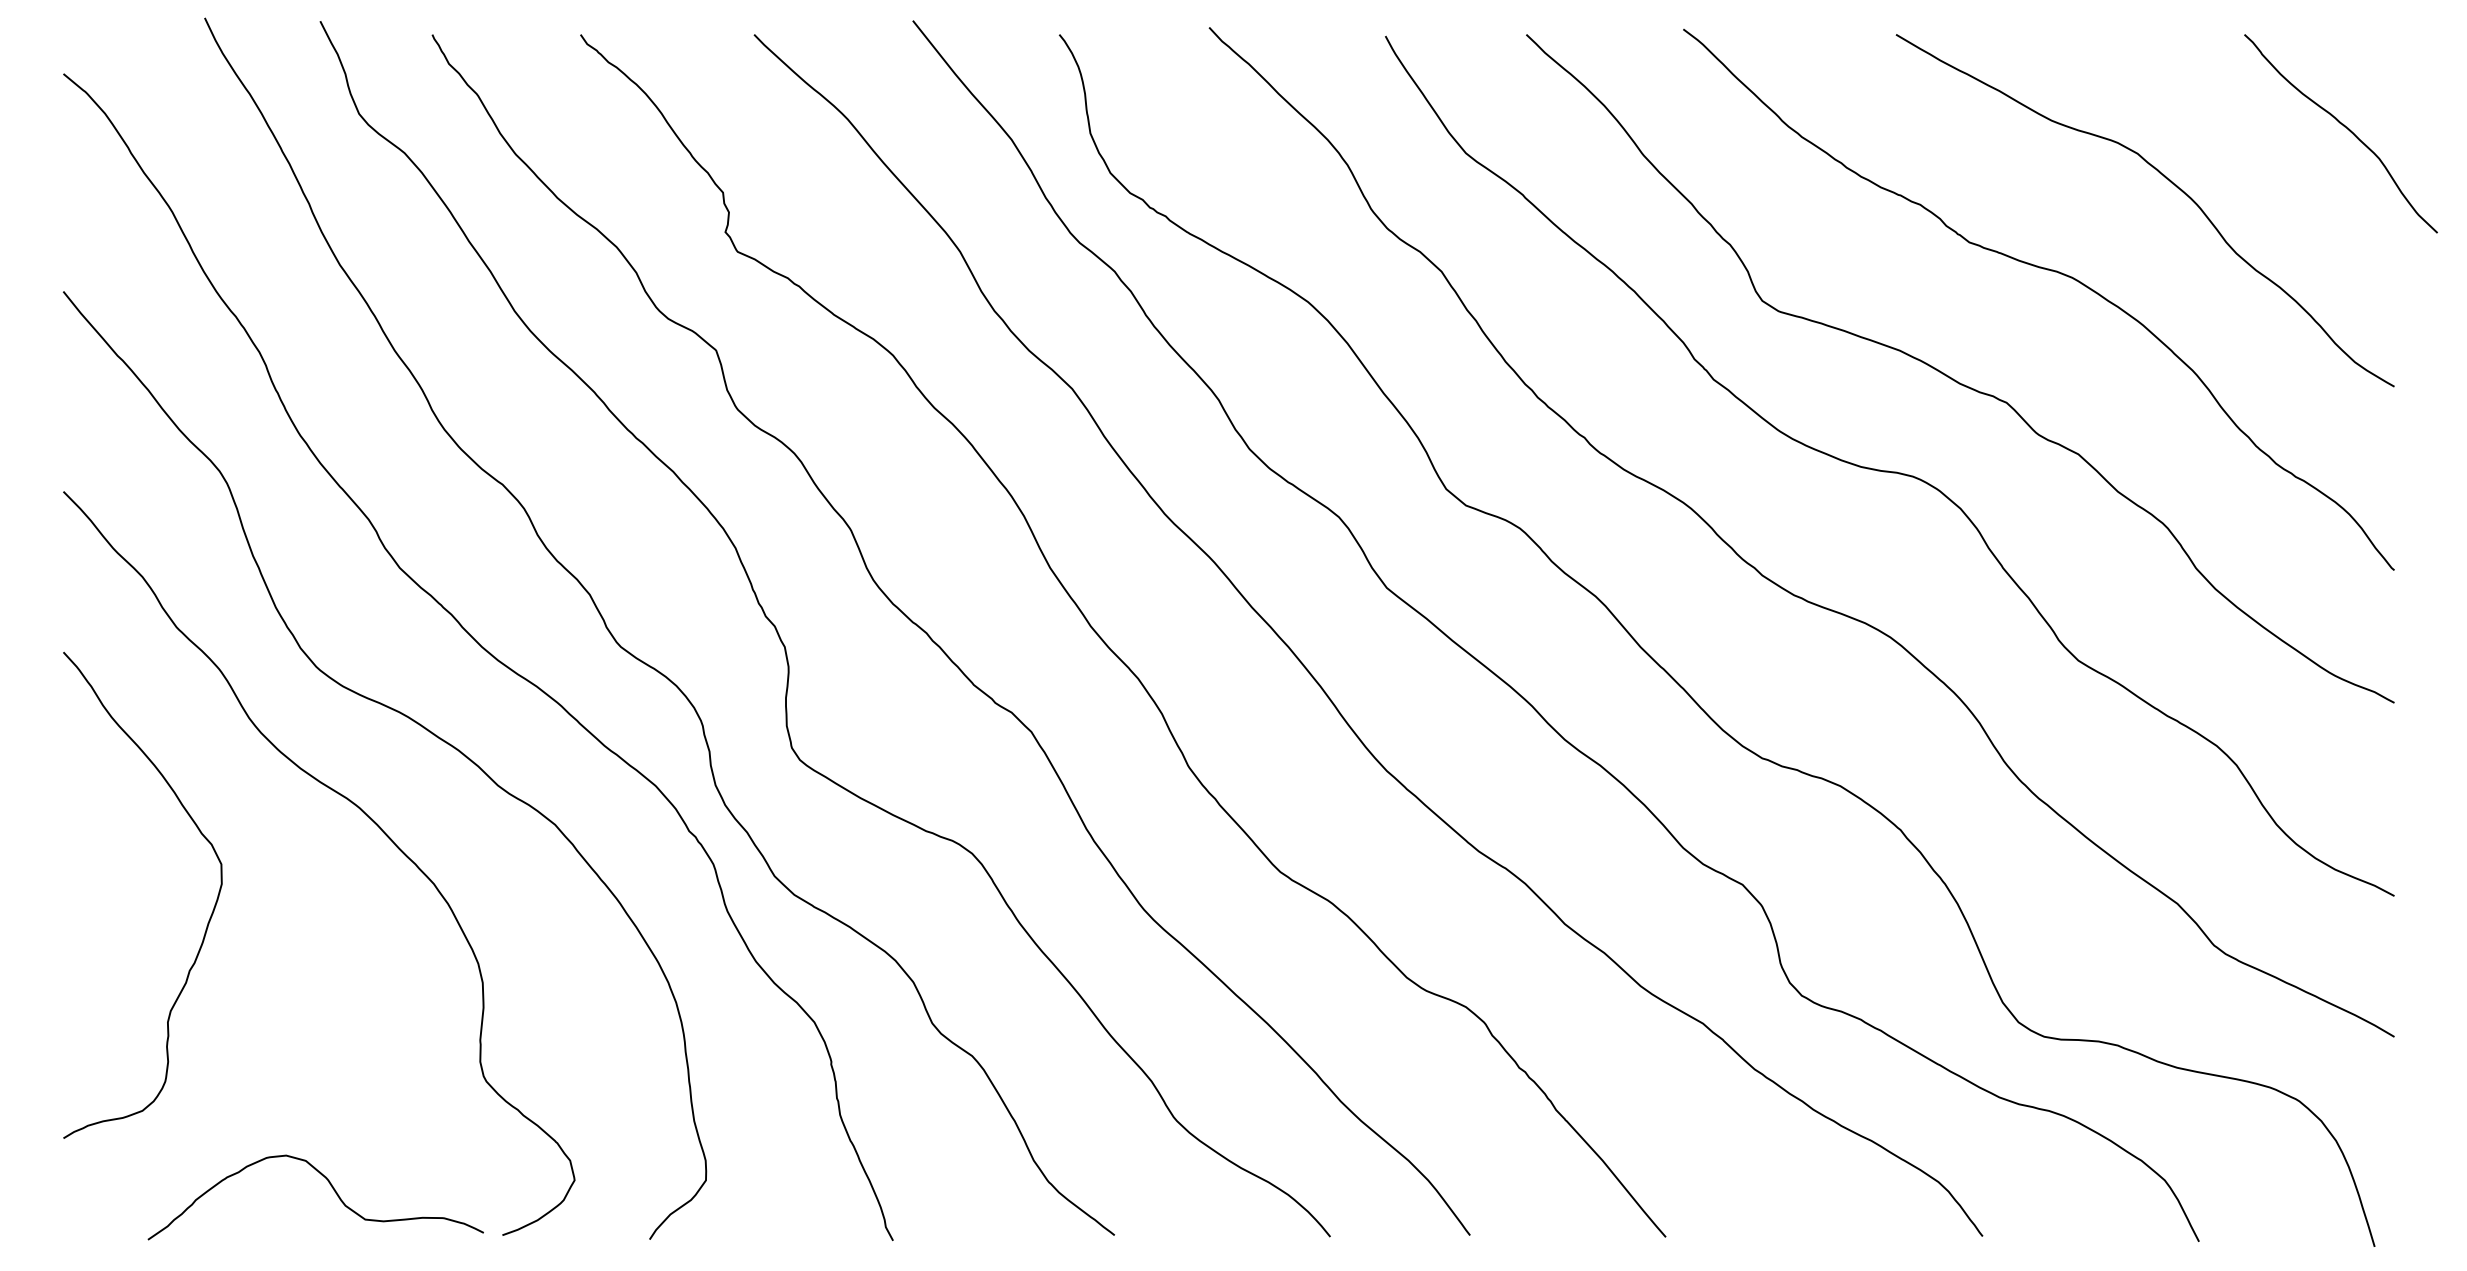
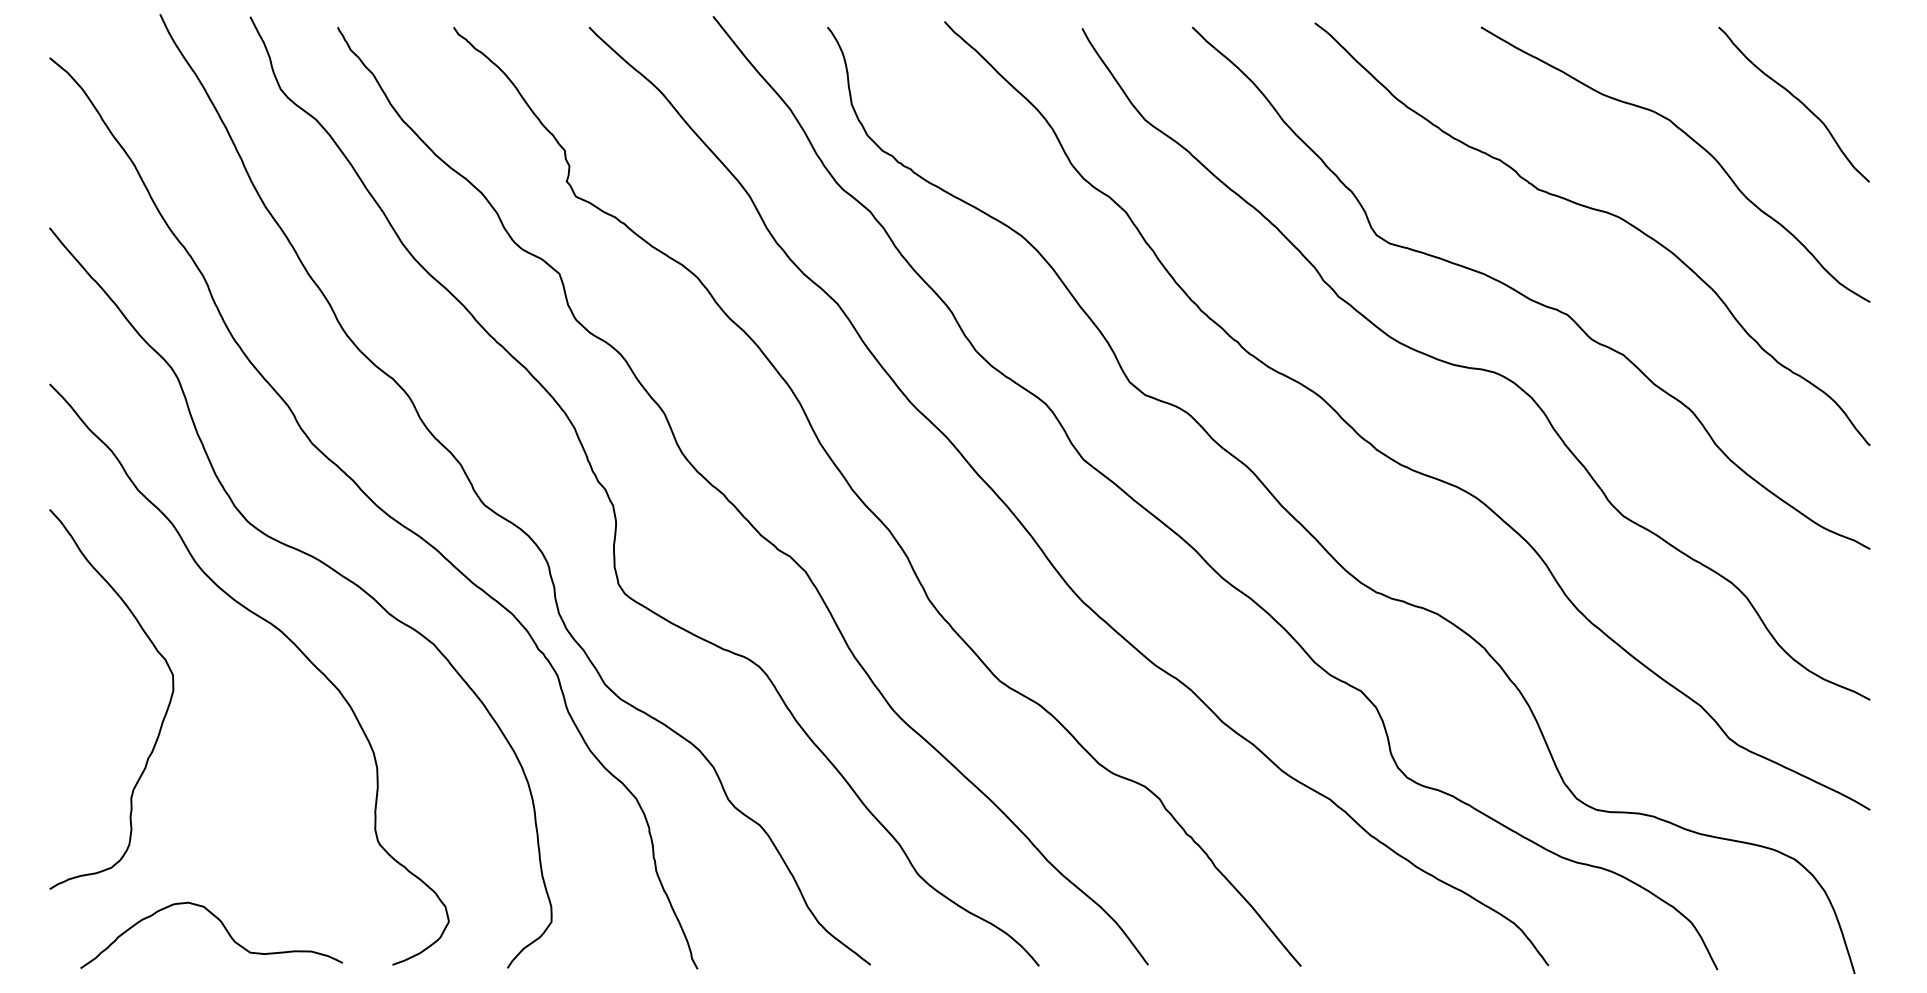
curve: (2344, 127) -> (1796, 99), moved
curve: (331, 1187) -> (223, 927), moved

